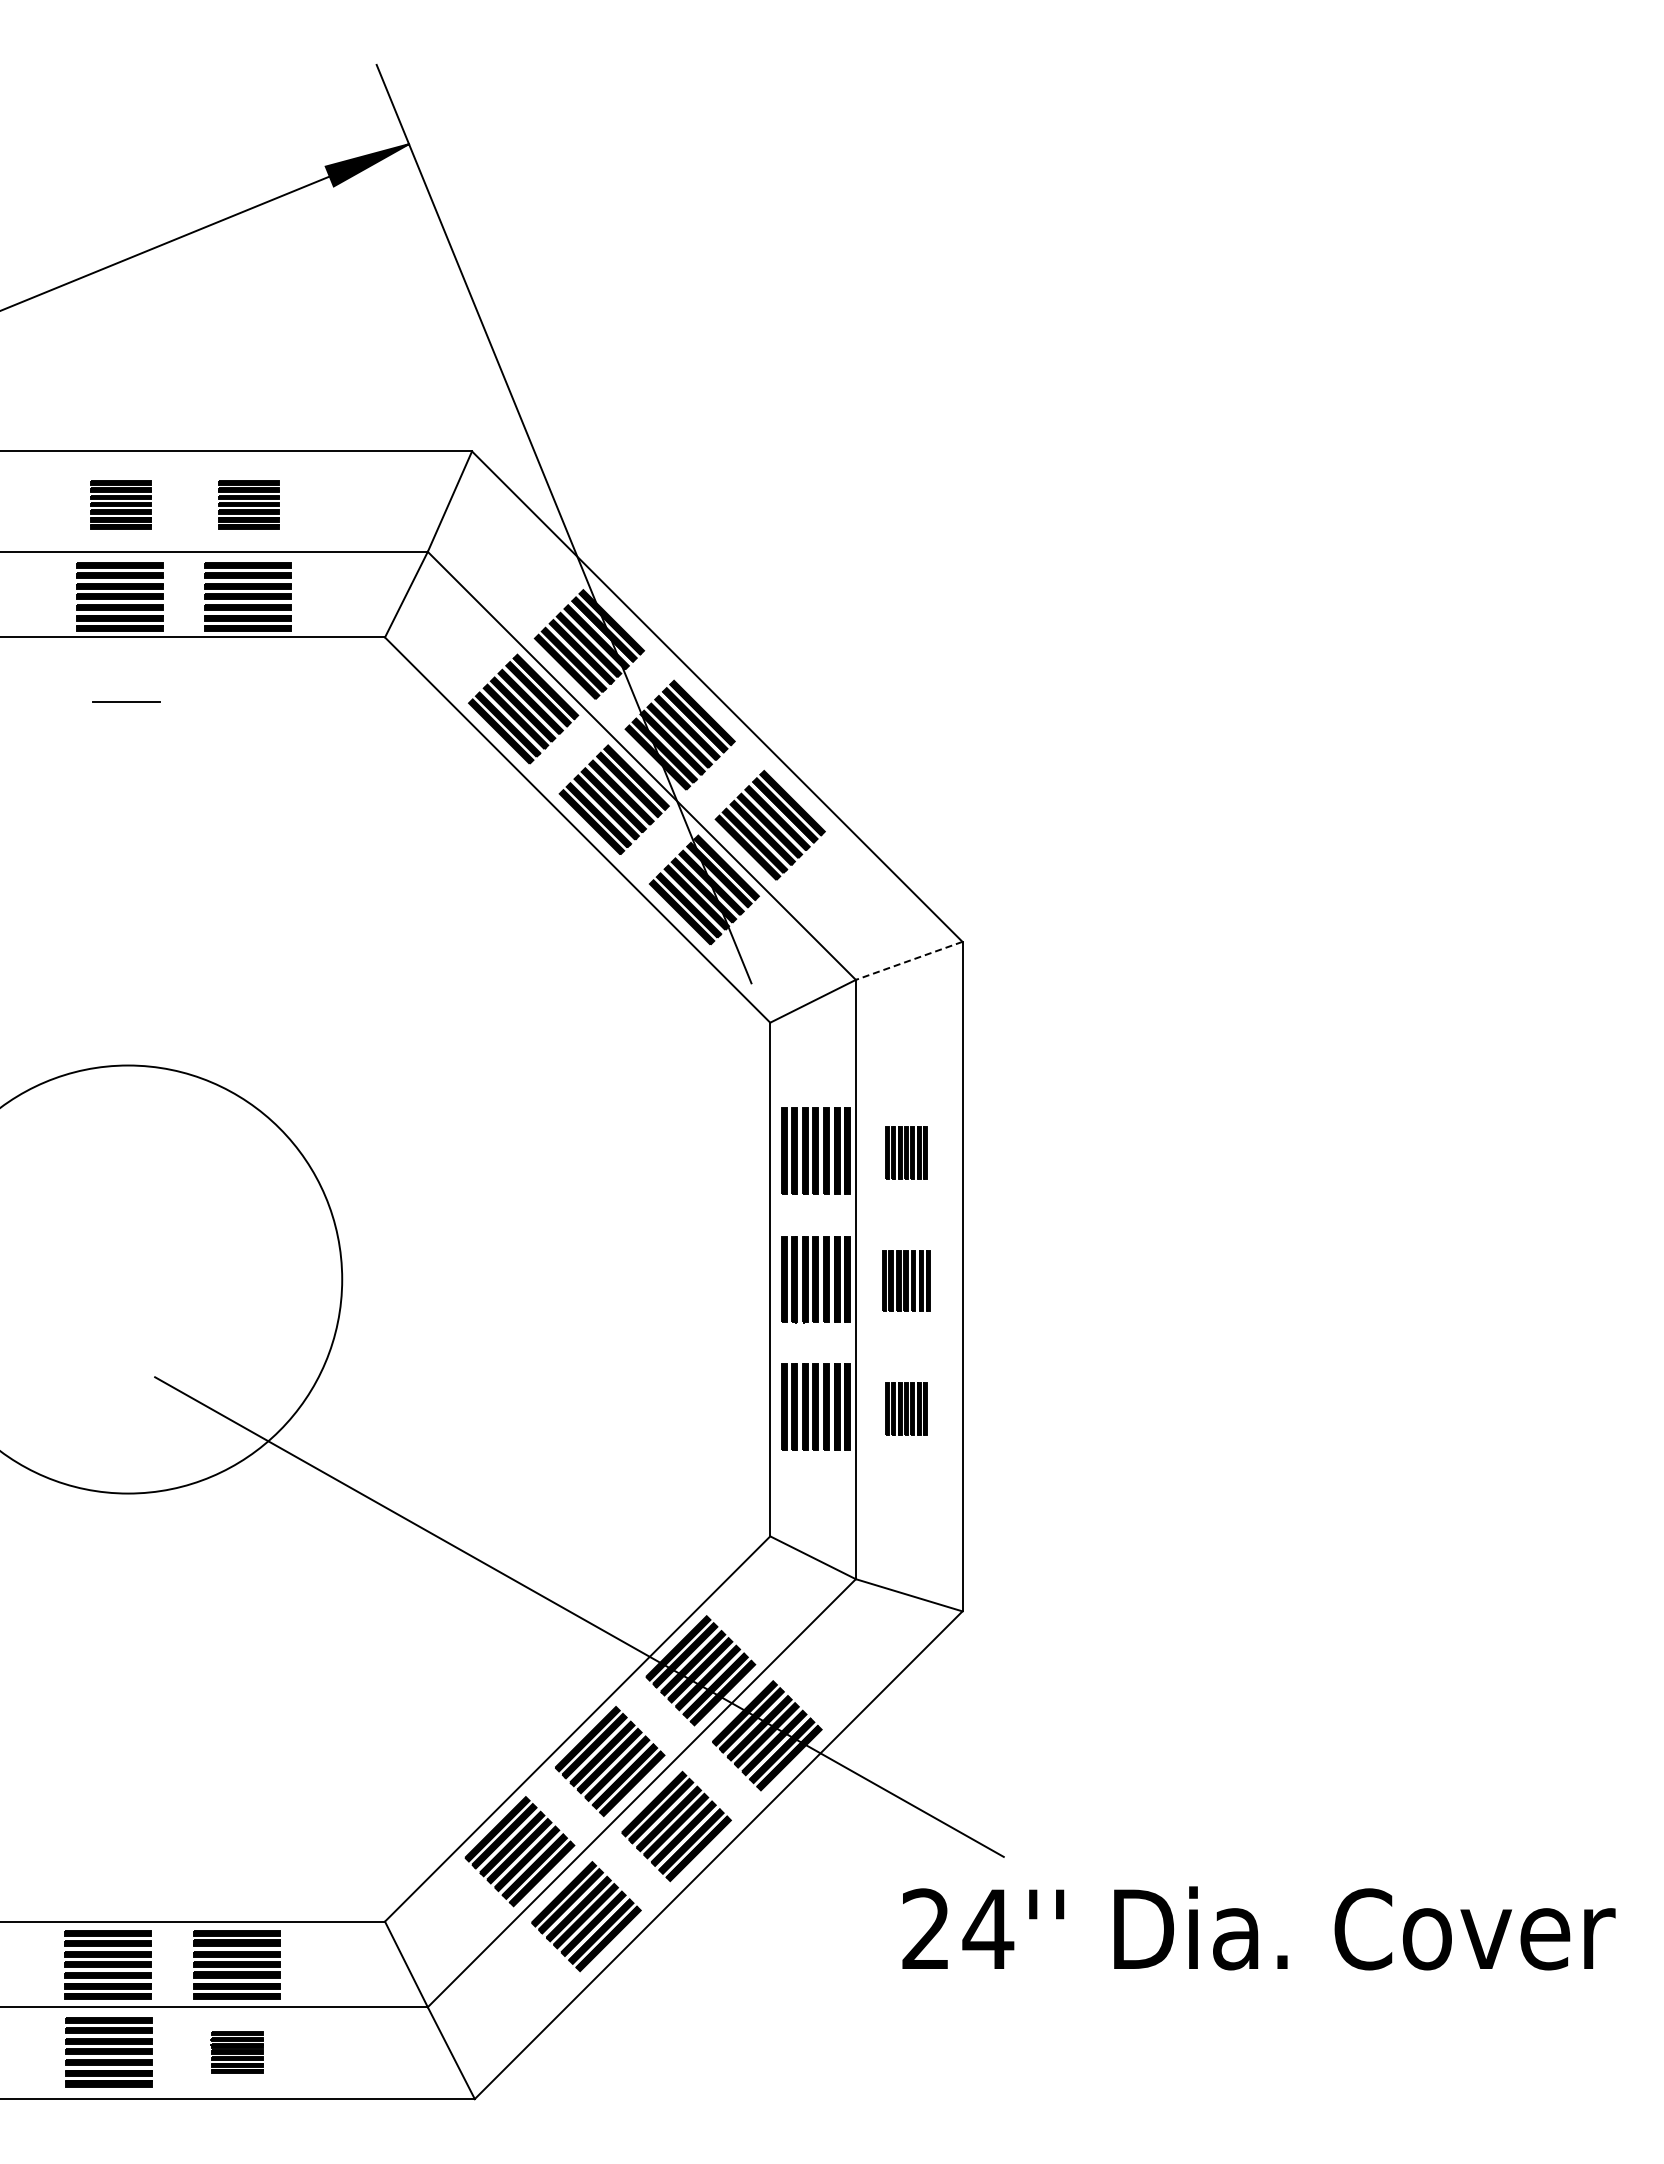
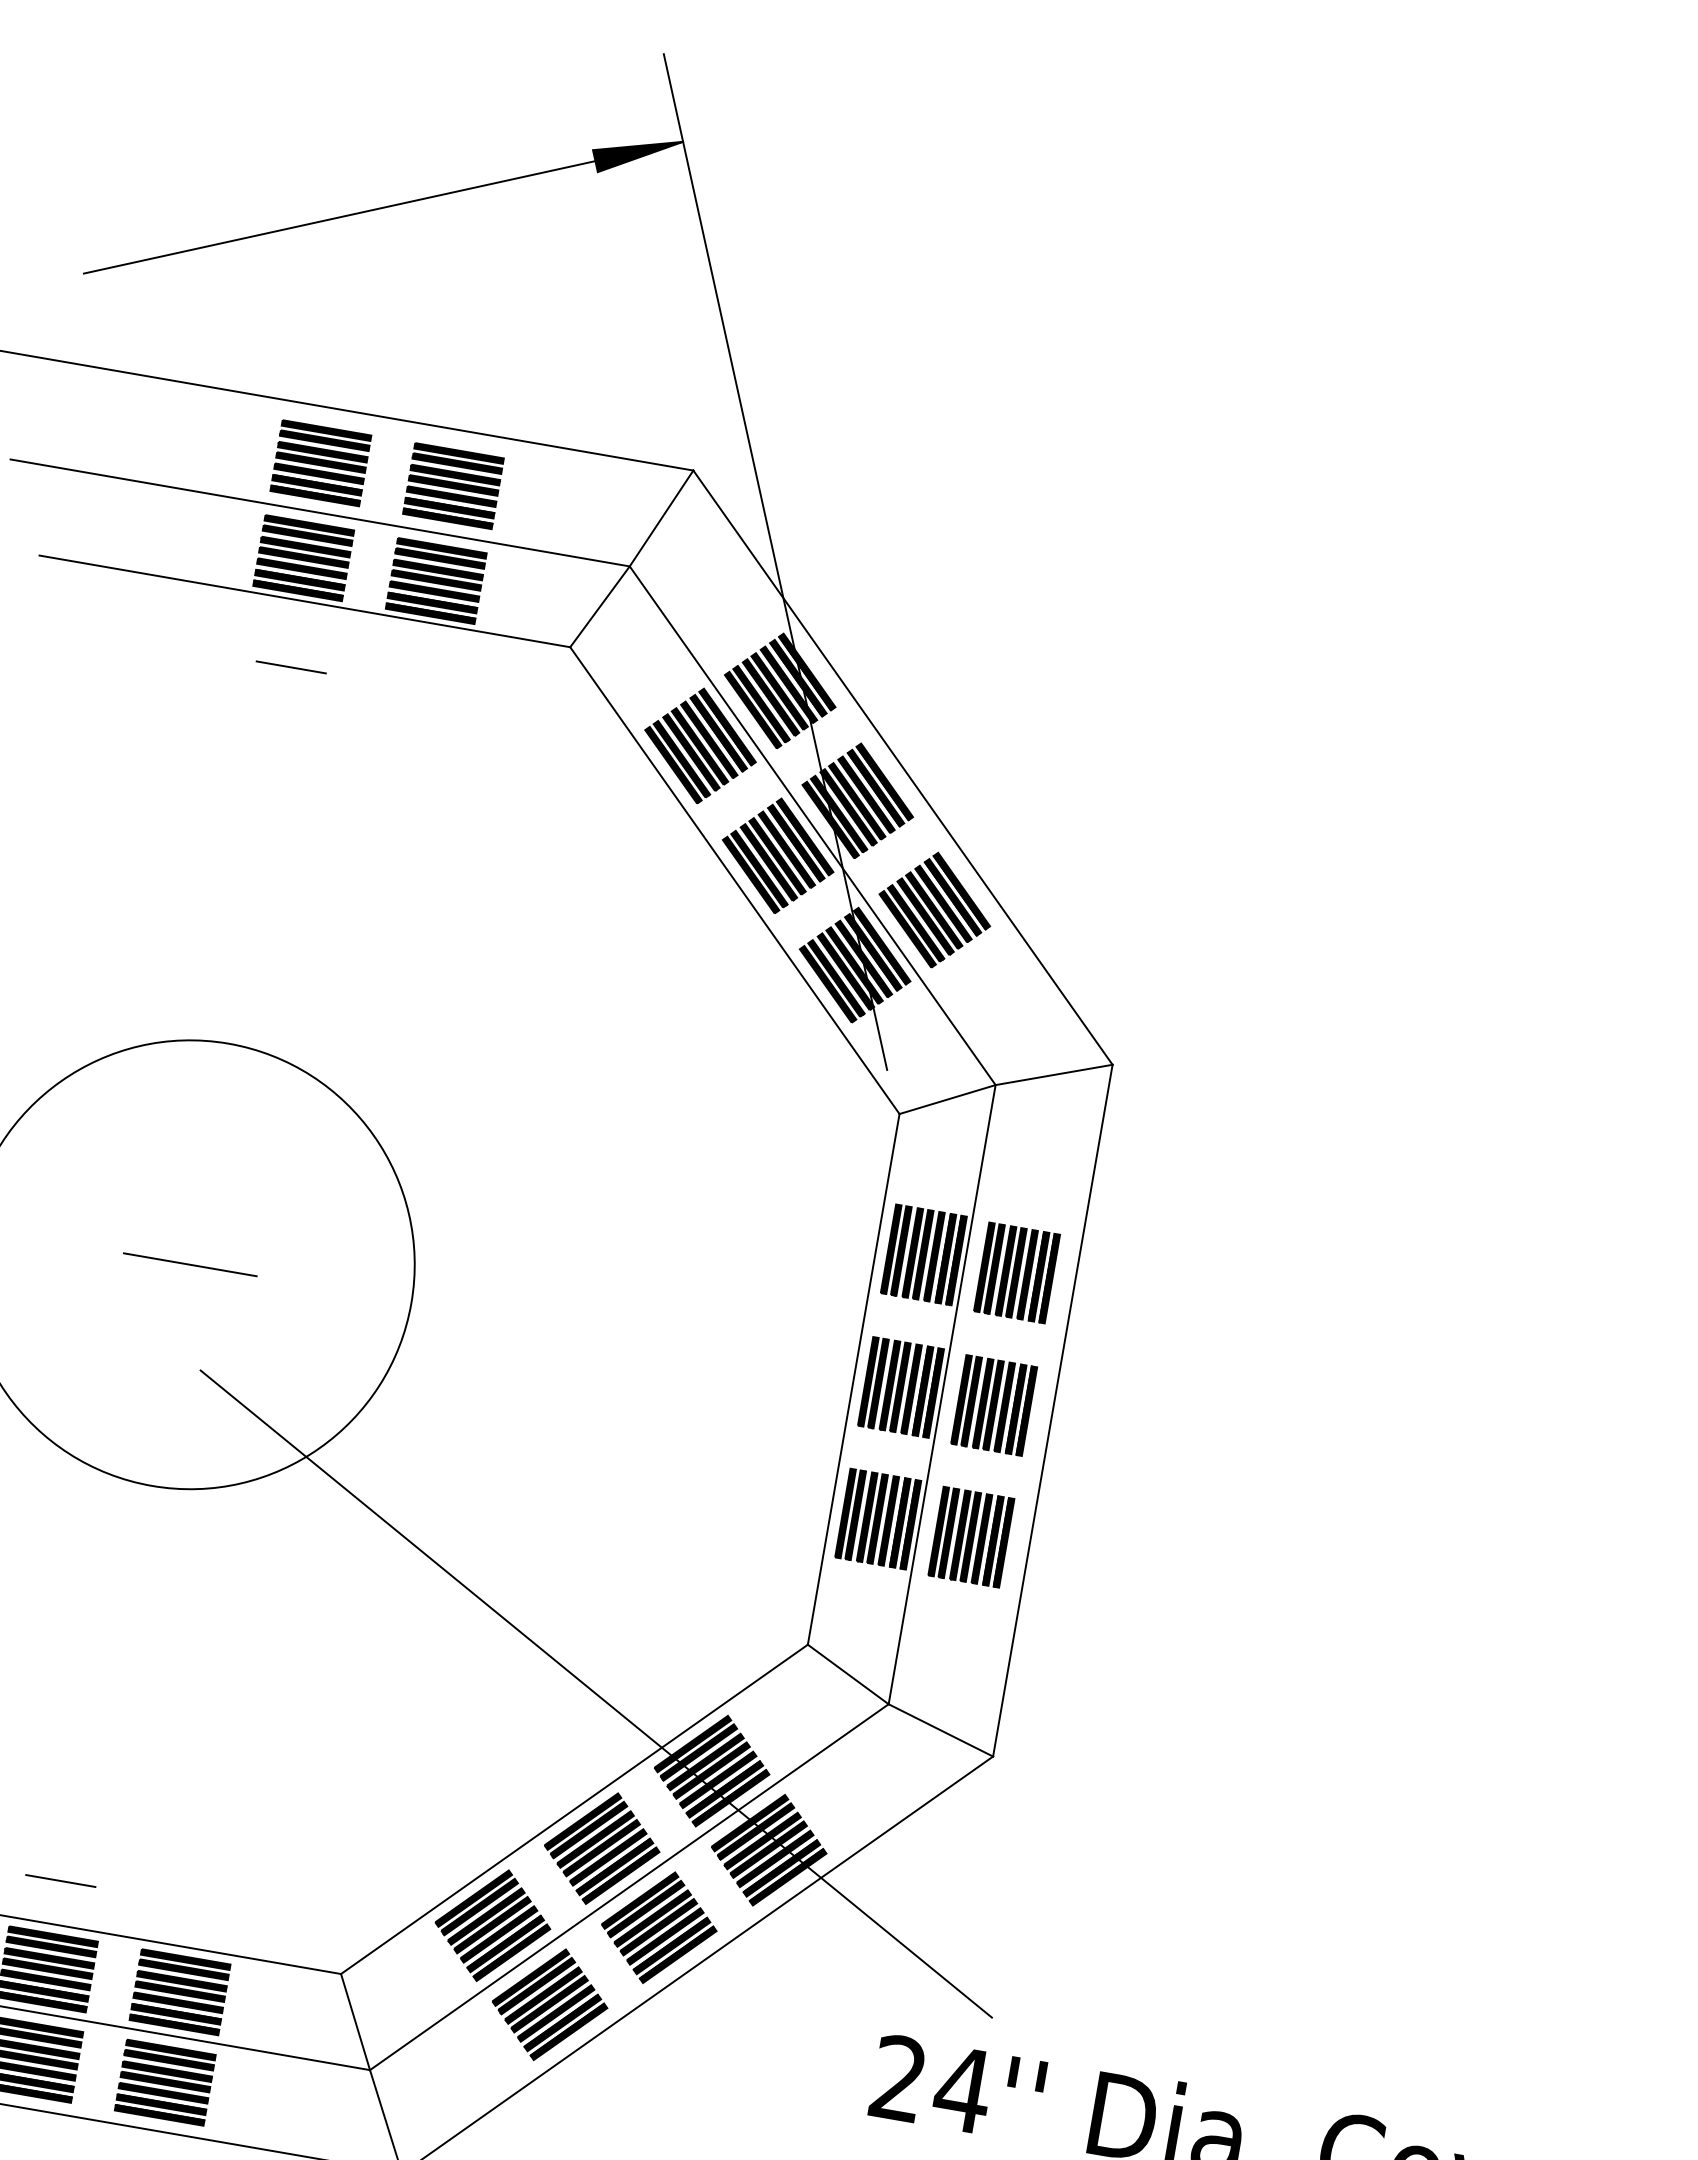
part: (120, 504) -> (320, 462), size x1.43
part: (248, 504) -> (452, 485), size x1.43
line: (909, 960) -> (1054, 1074), dashed -> solid
part: (906, 1152) -> (1017, 1272), size x1.67
line: (127, 1279) -> (189, 1264), added
part: (906, 1280) -> (994, 1404), size x1.43
part: (906, 1408) -> (971, 1536), size x1.67
line: (106, 1879) -> (60, 1880), added
part: (236, 2052) -> (164, 2082), size x1.67

